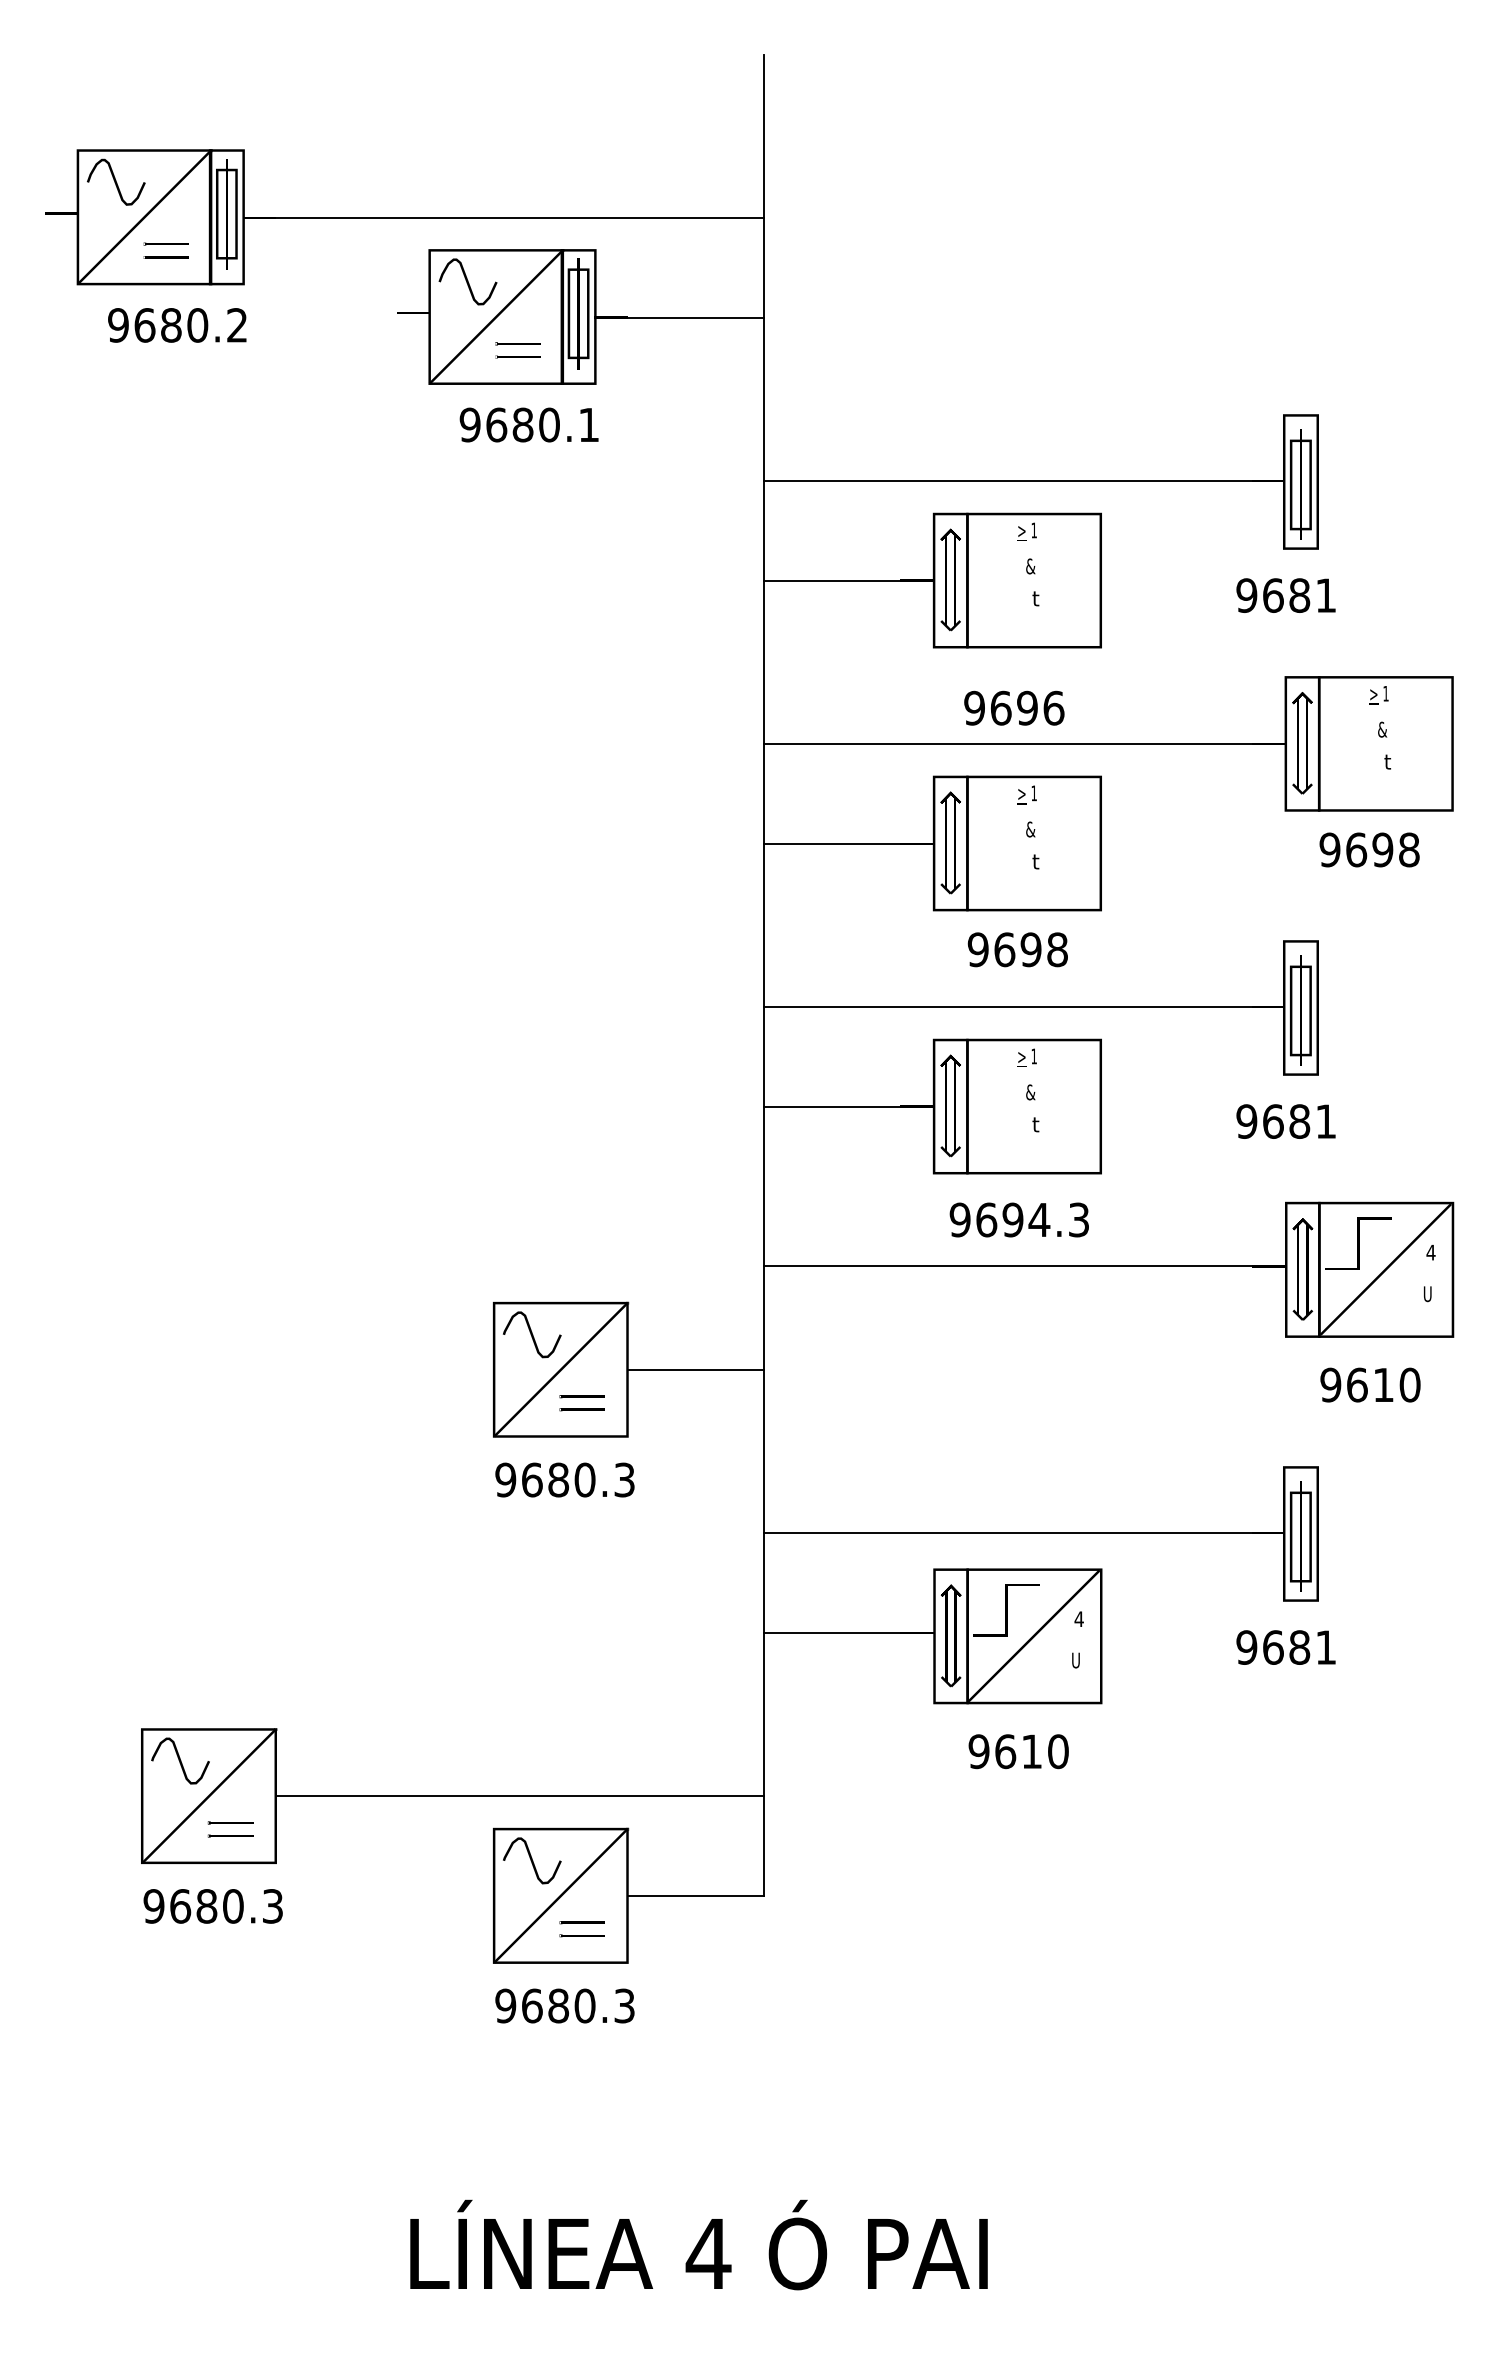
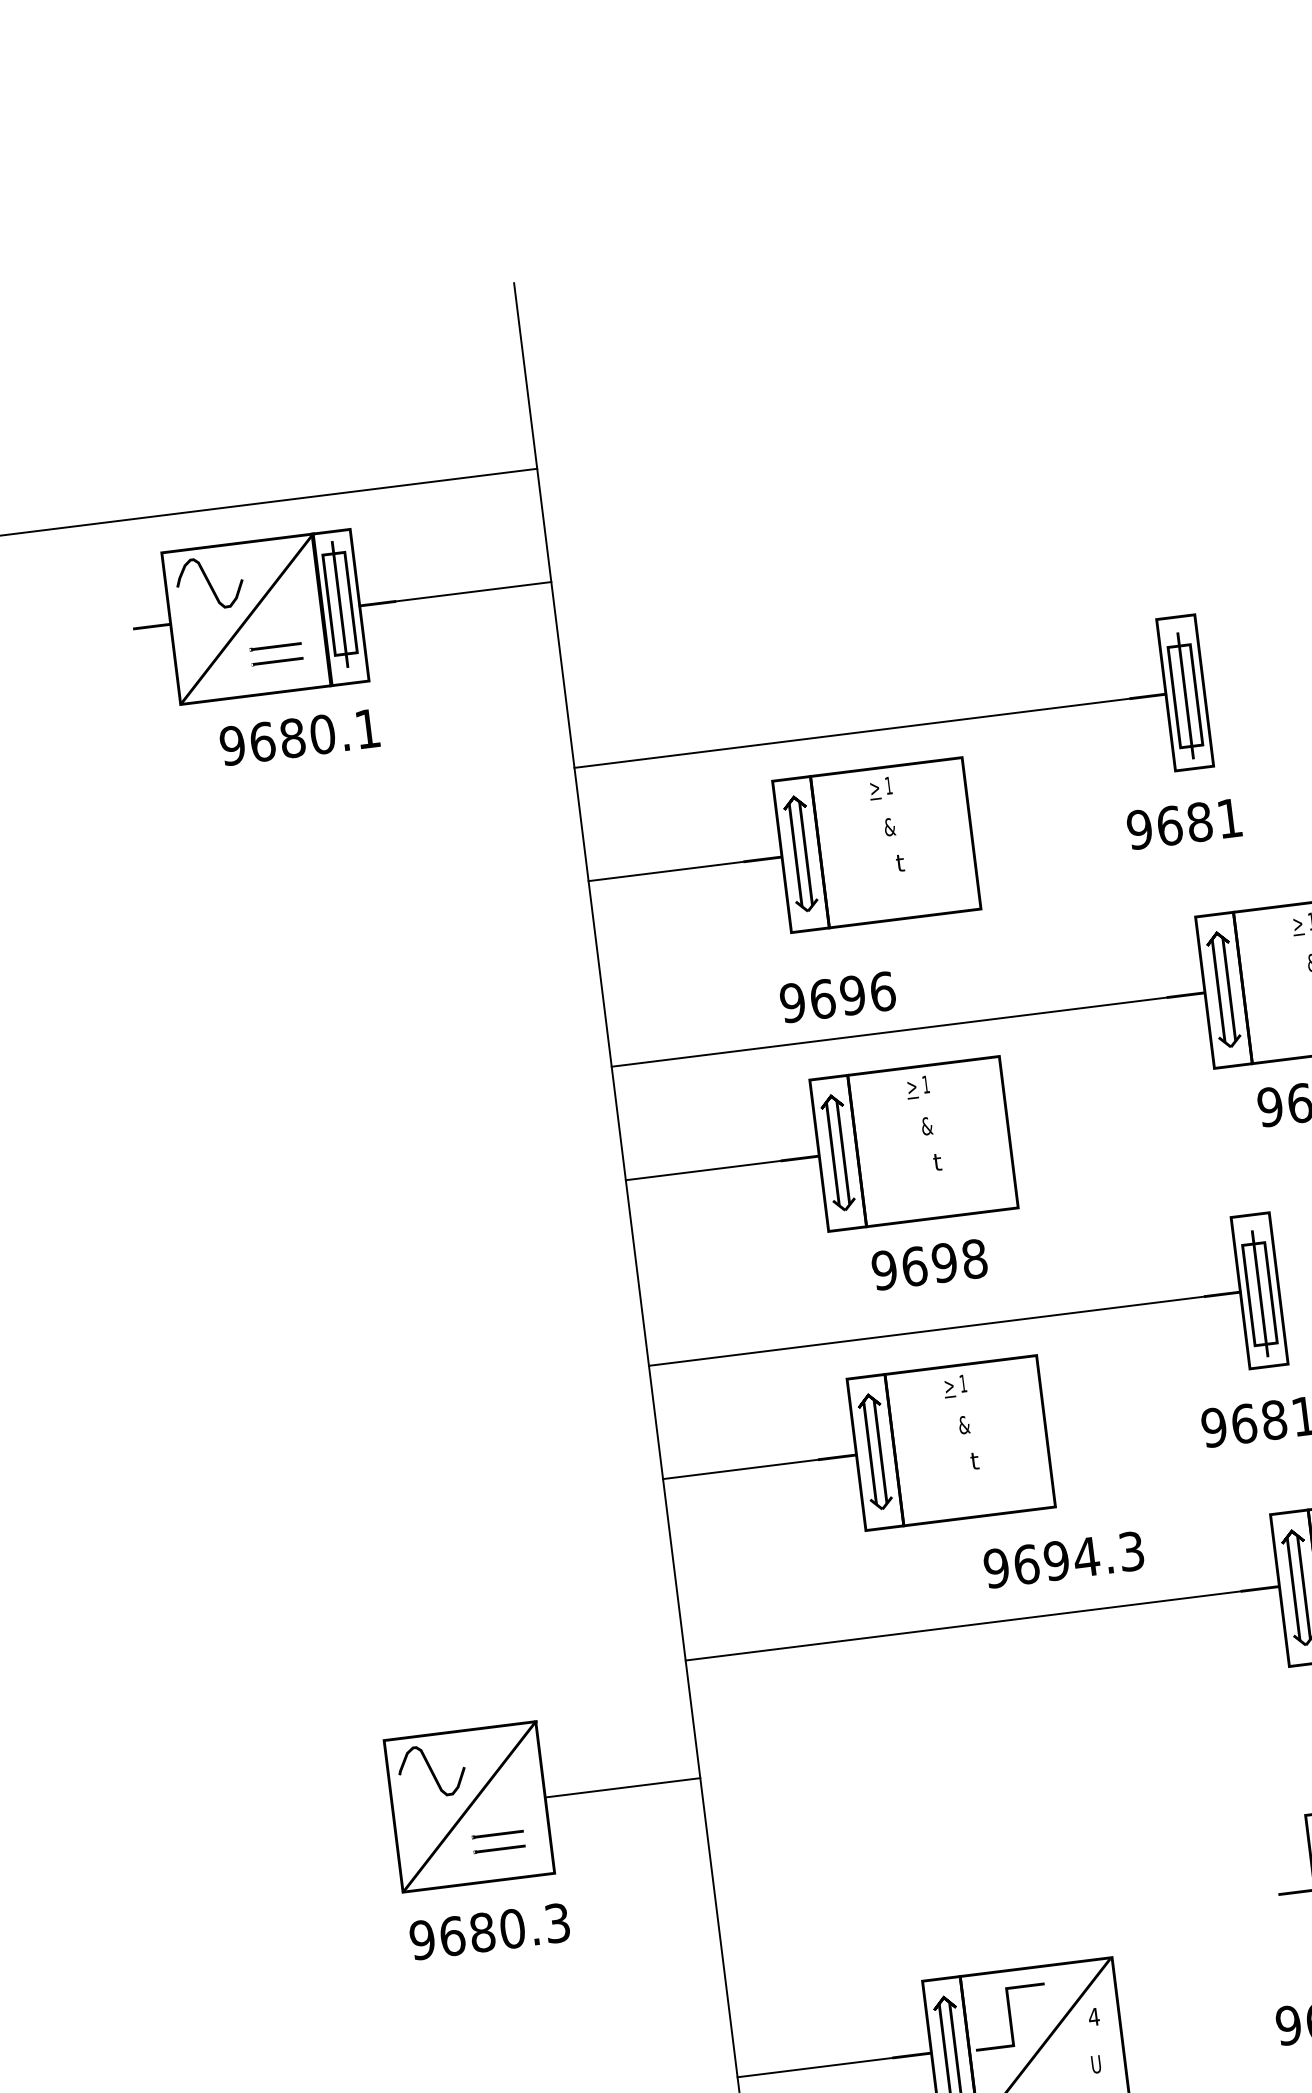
text: (1014, 707) -> (837, 996), moved
text: (1018, 1219) -> (1062, 1559), moved
line: (1007, 1533) -> (1000, 1929), removed

